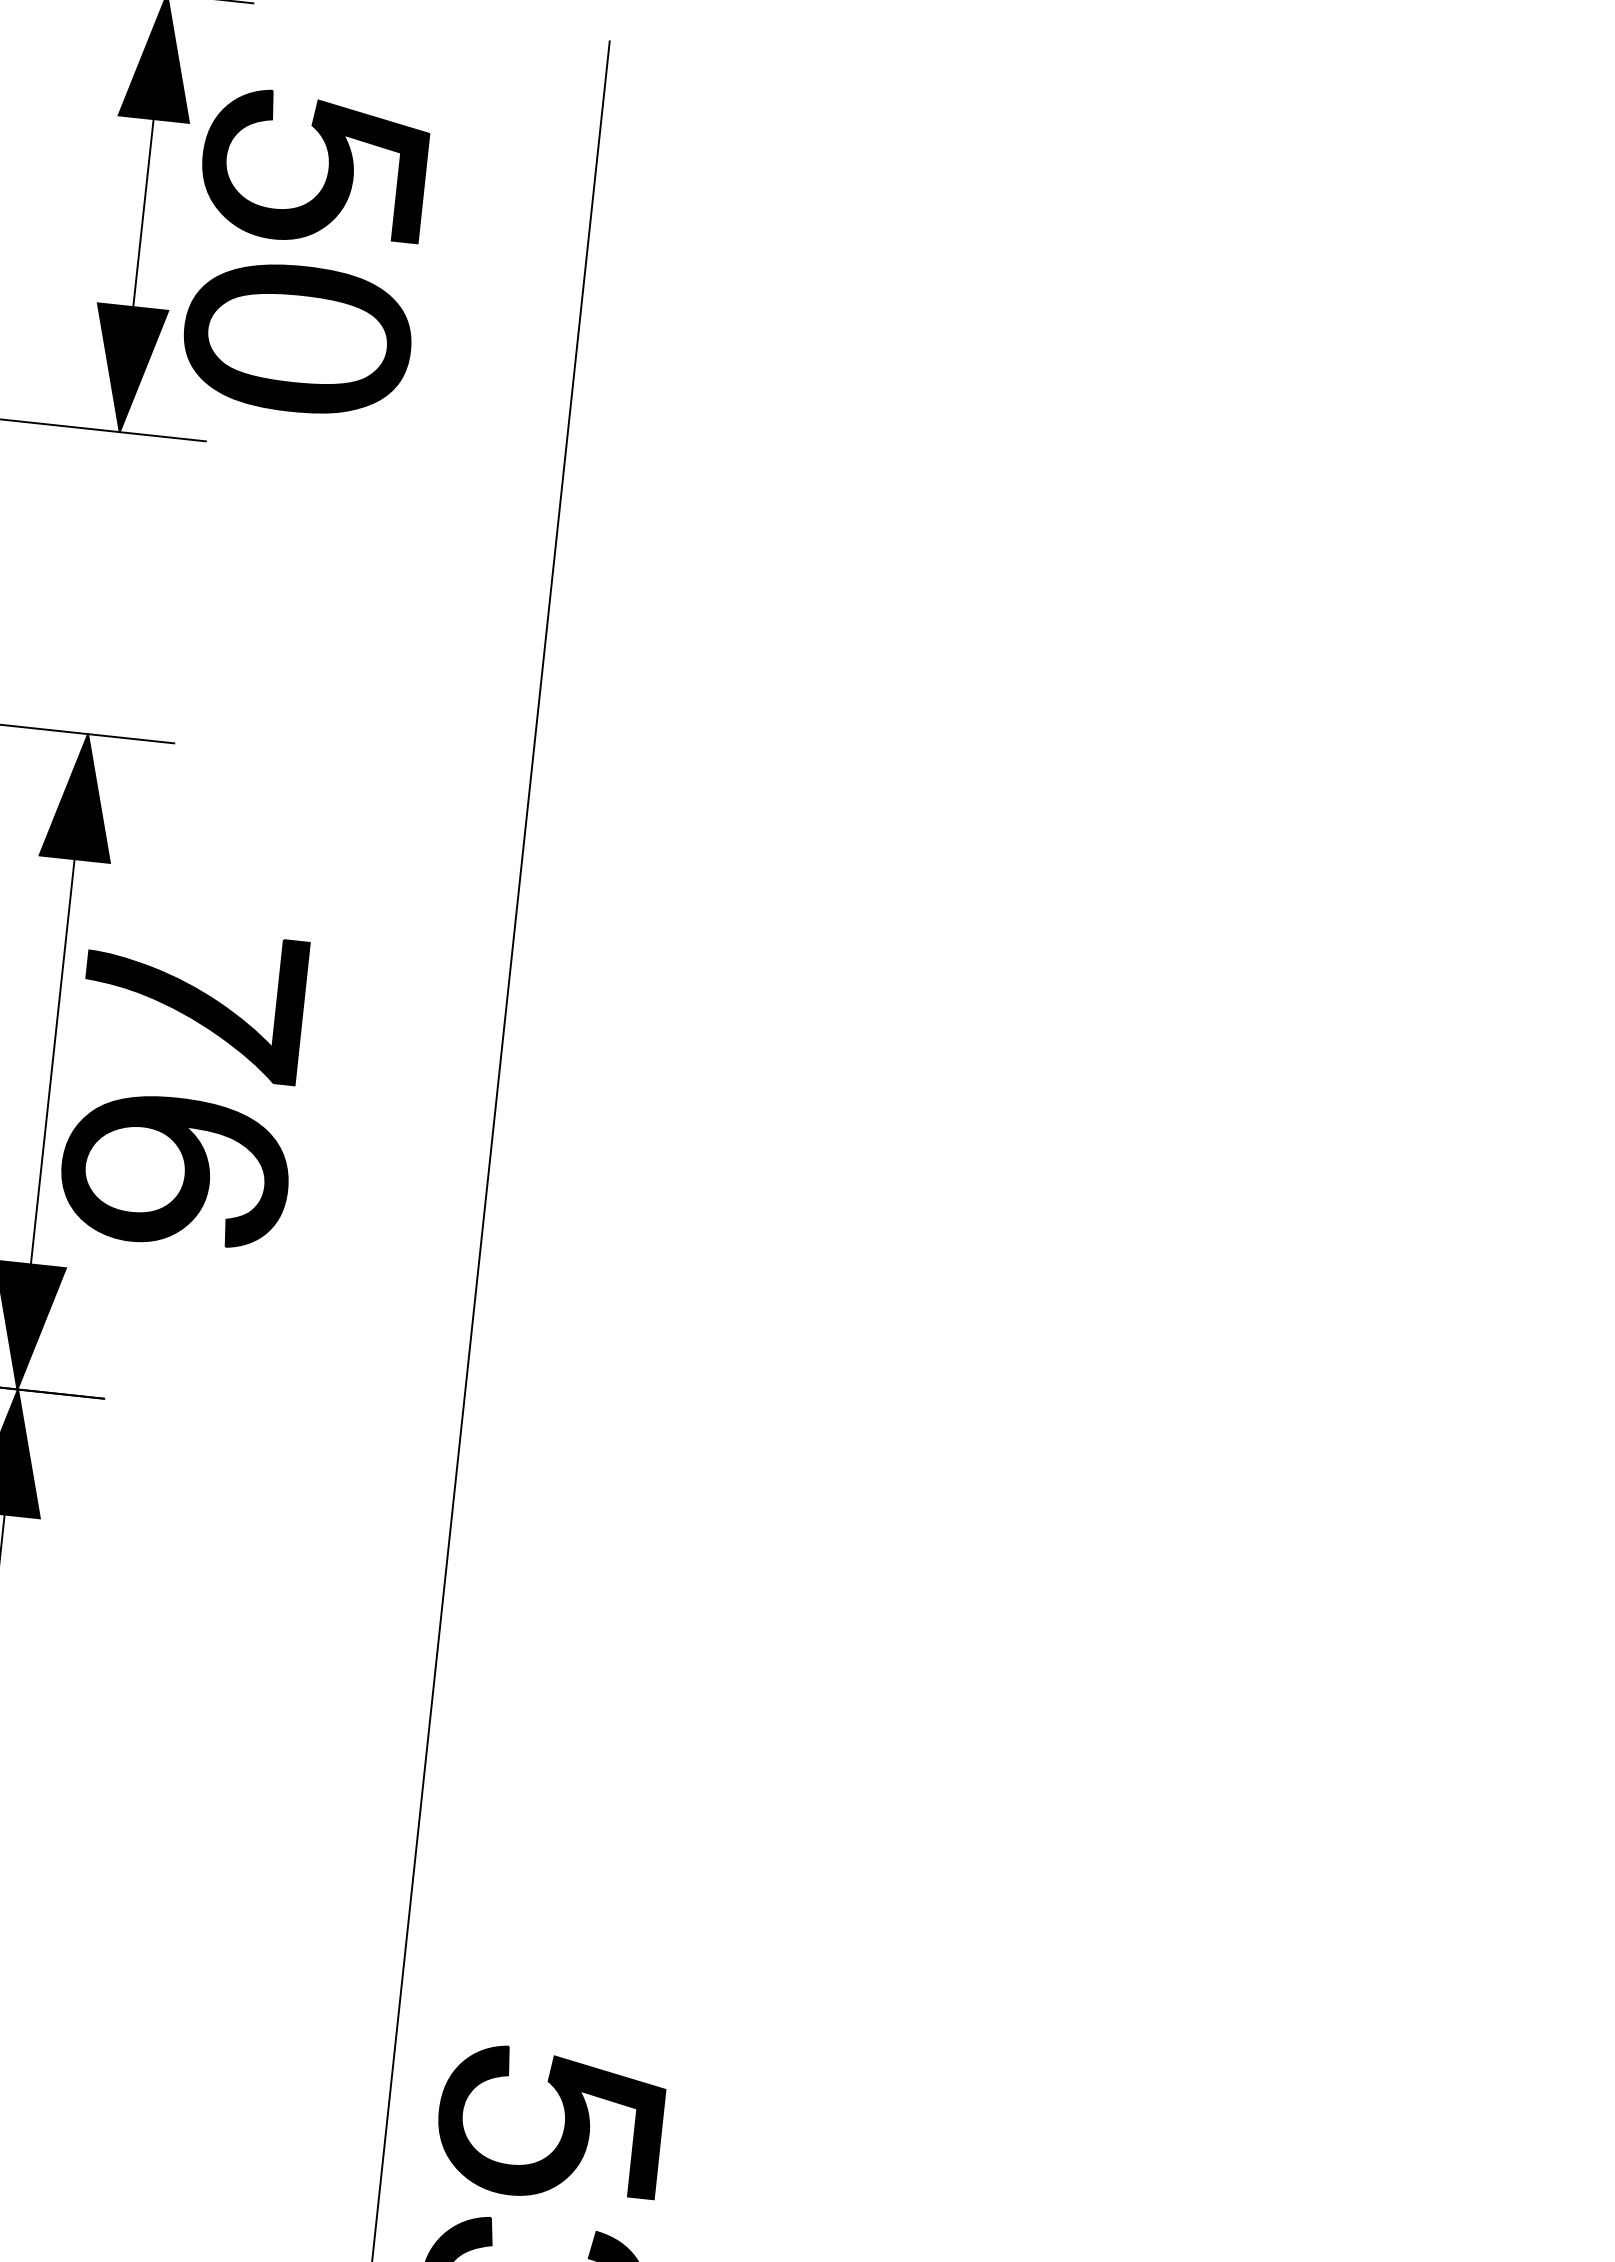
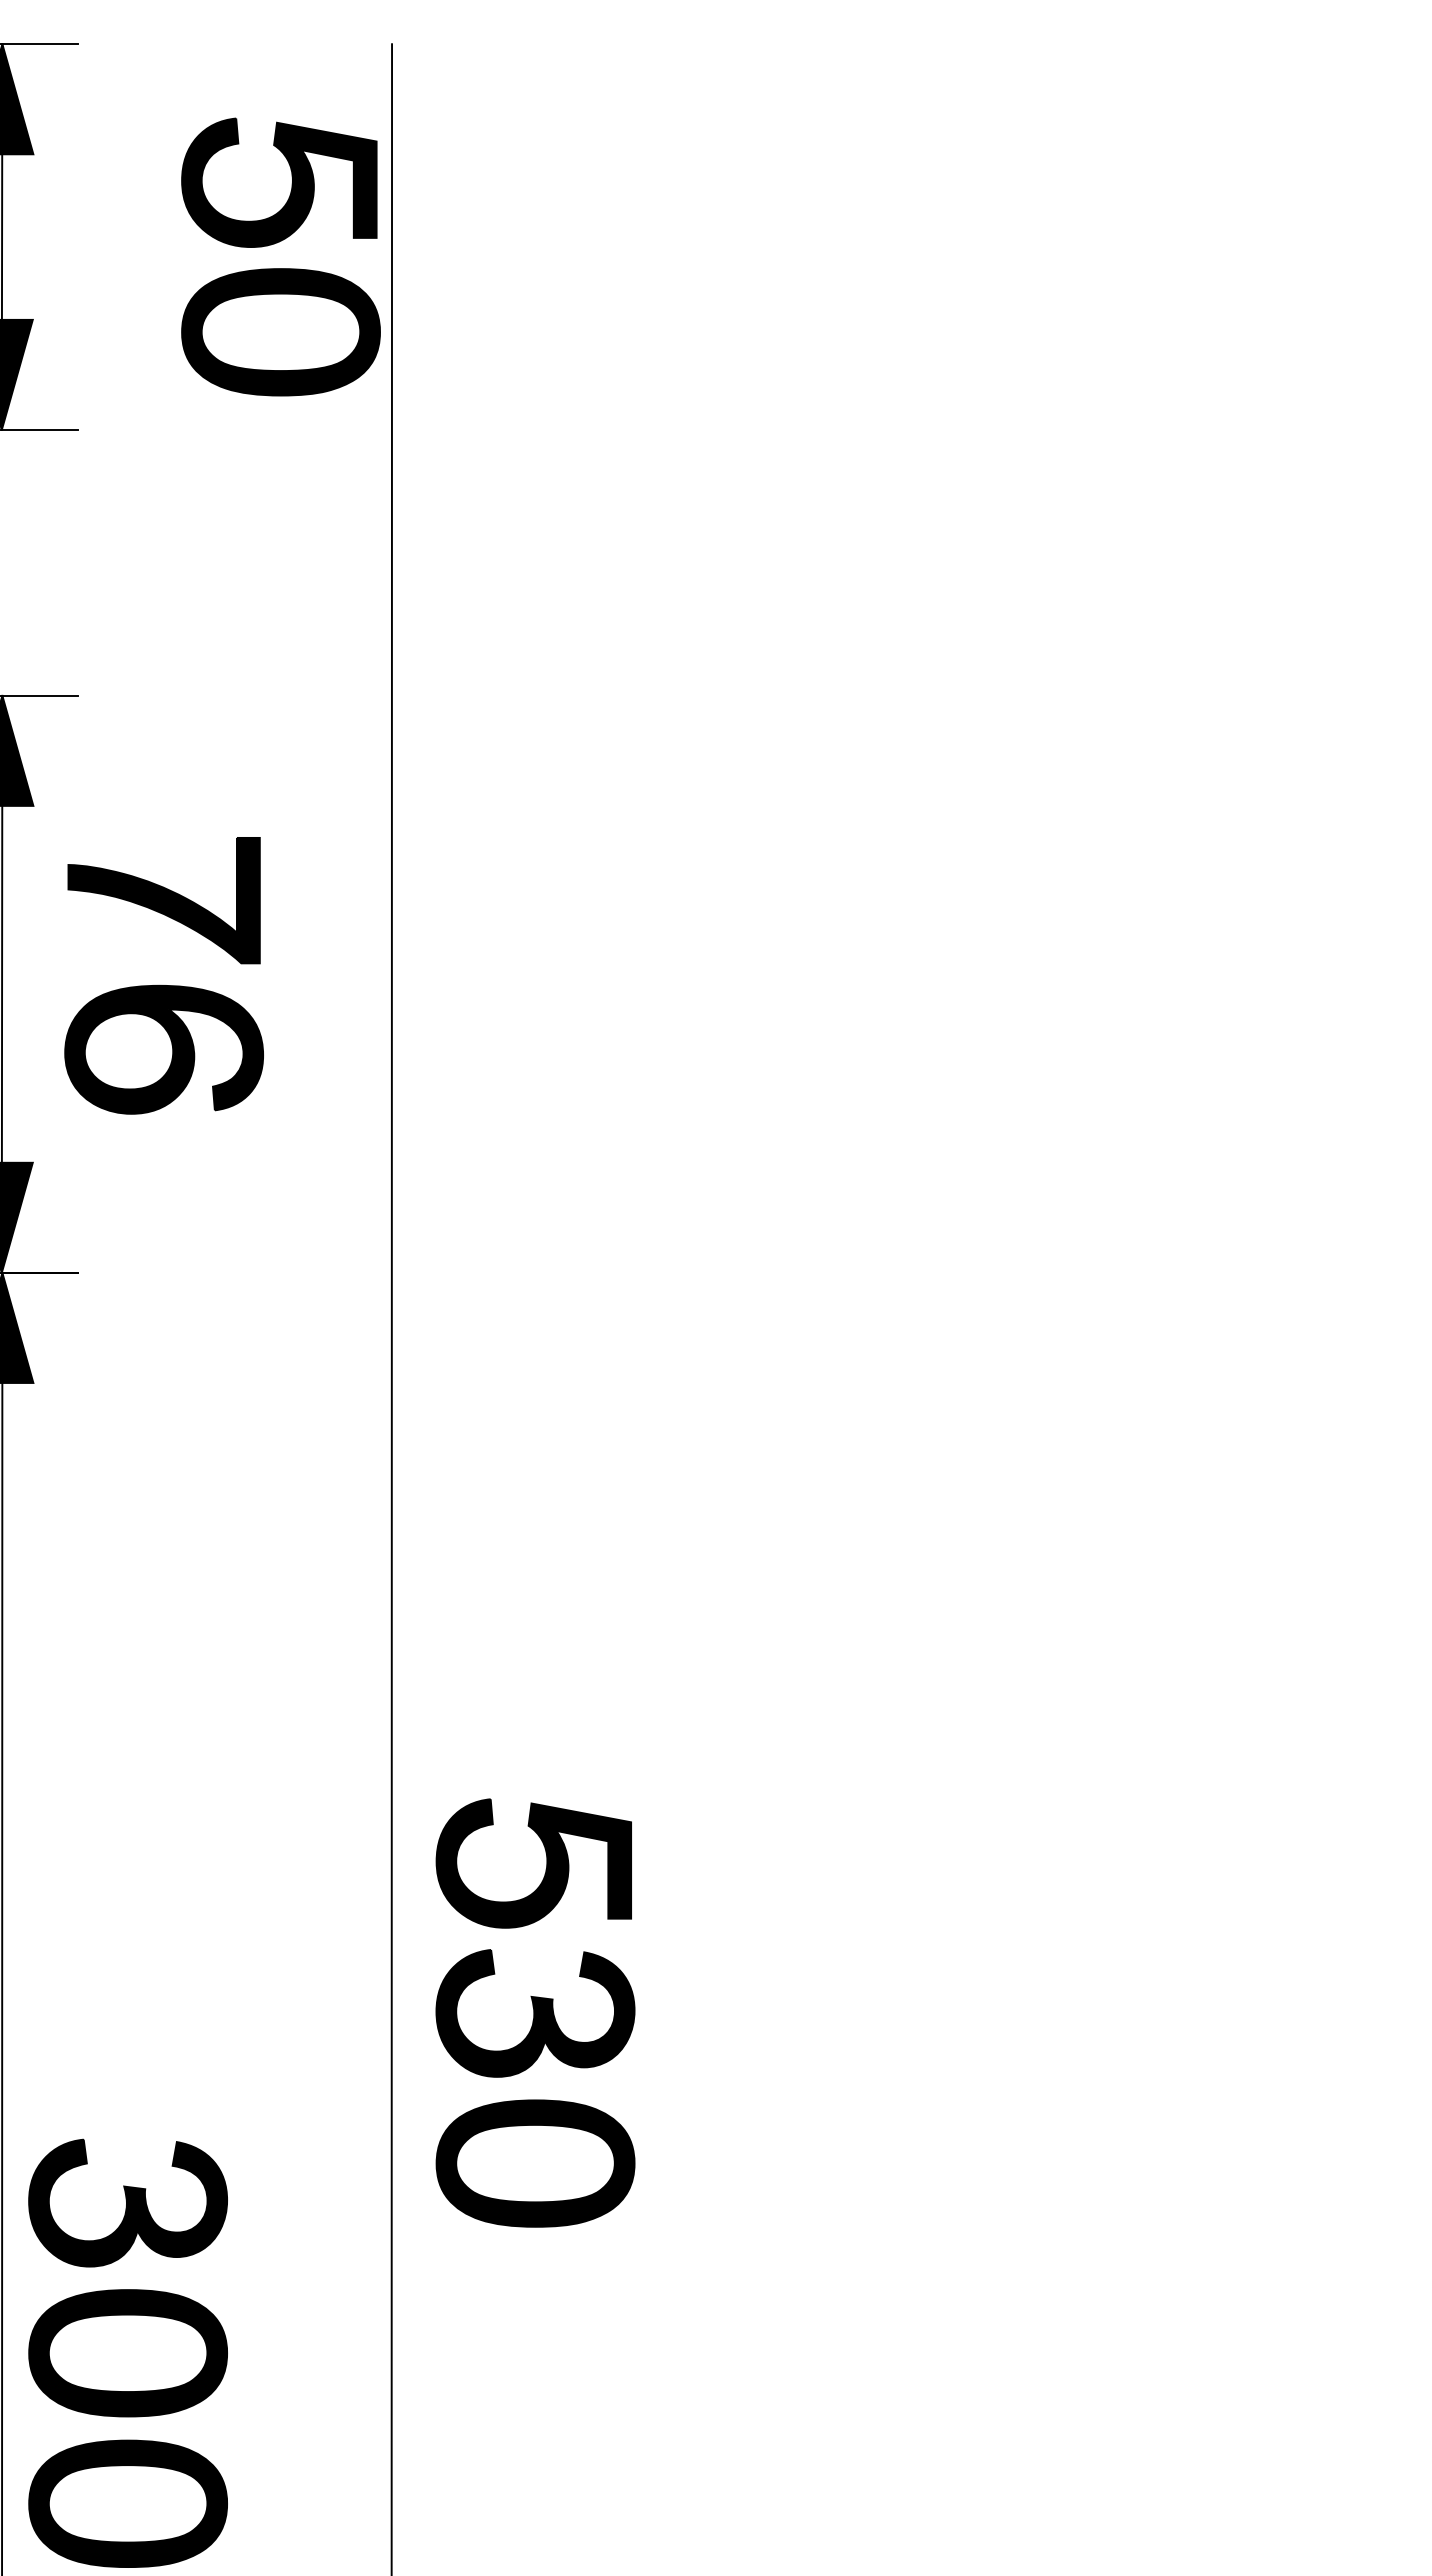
part: (304, 266) -> (280, 268), moved
part: (178, 1097) -> (159, 984), moved

